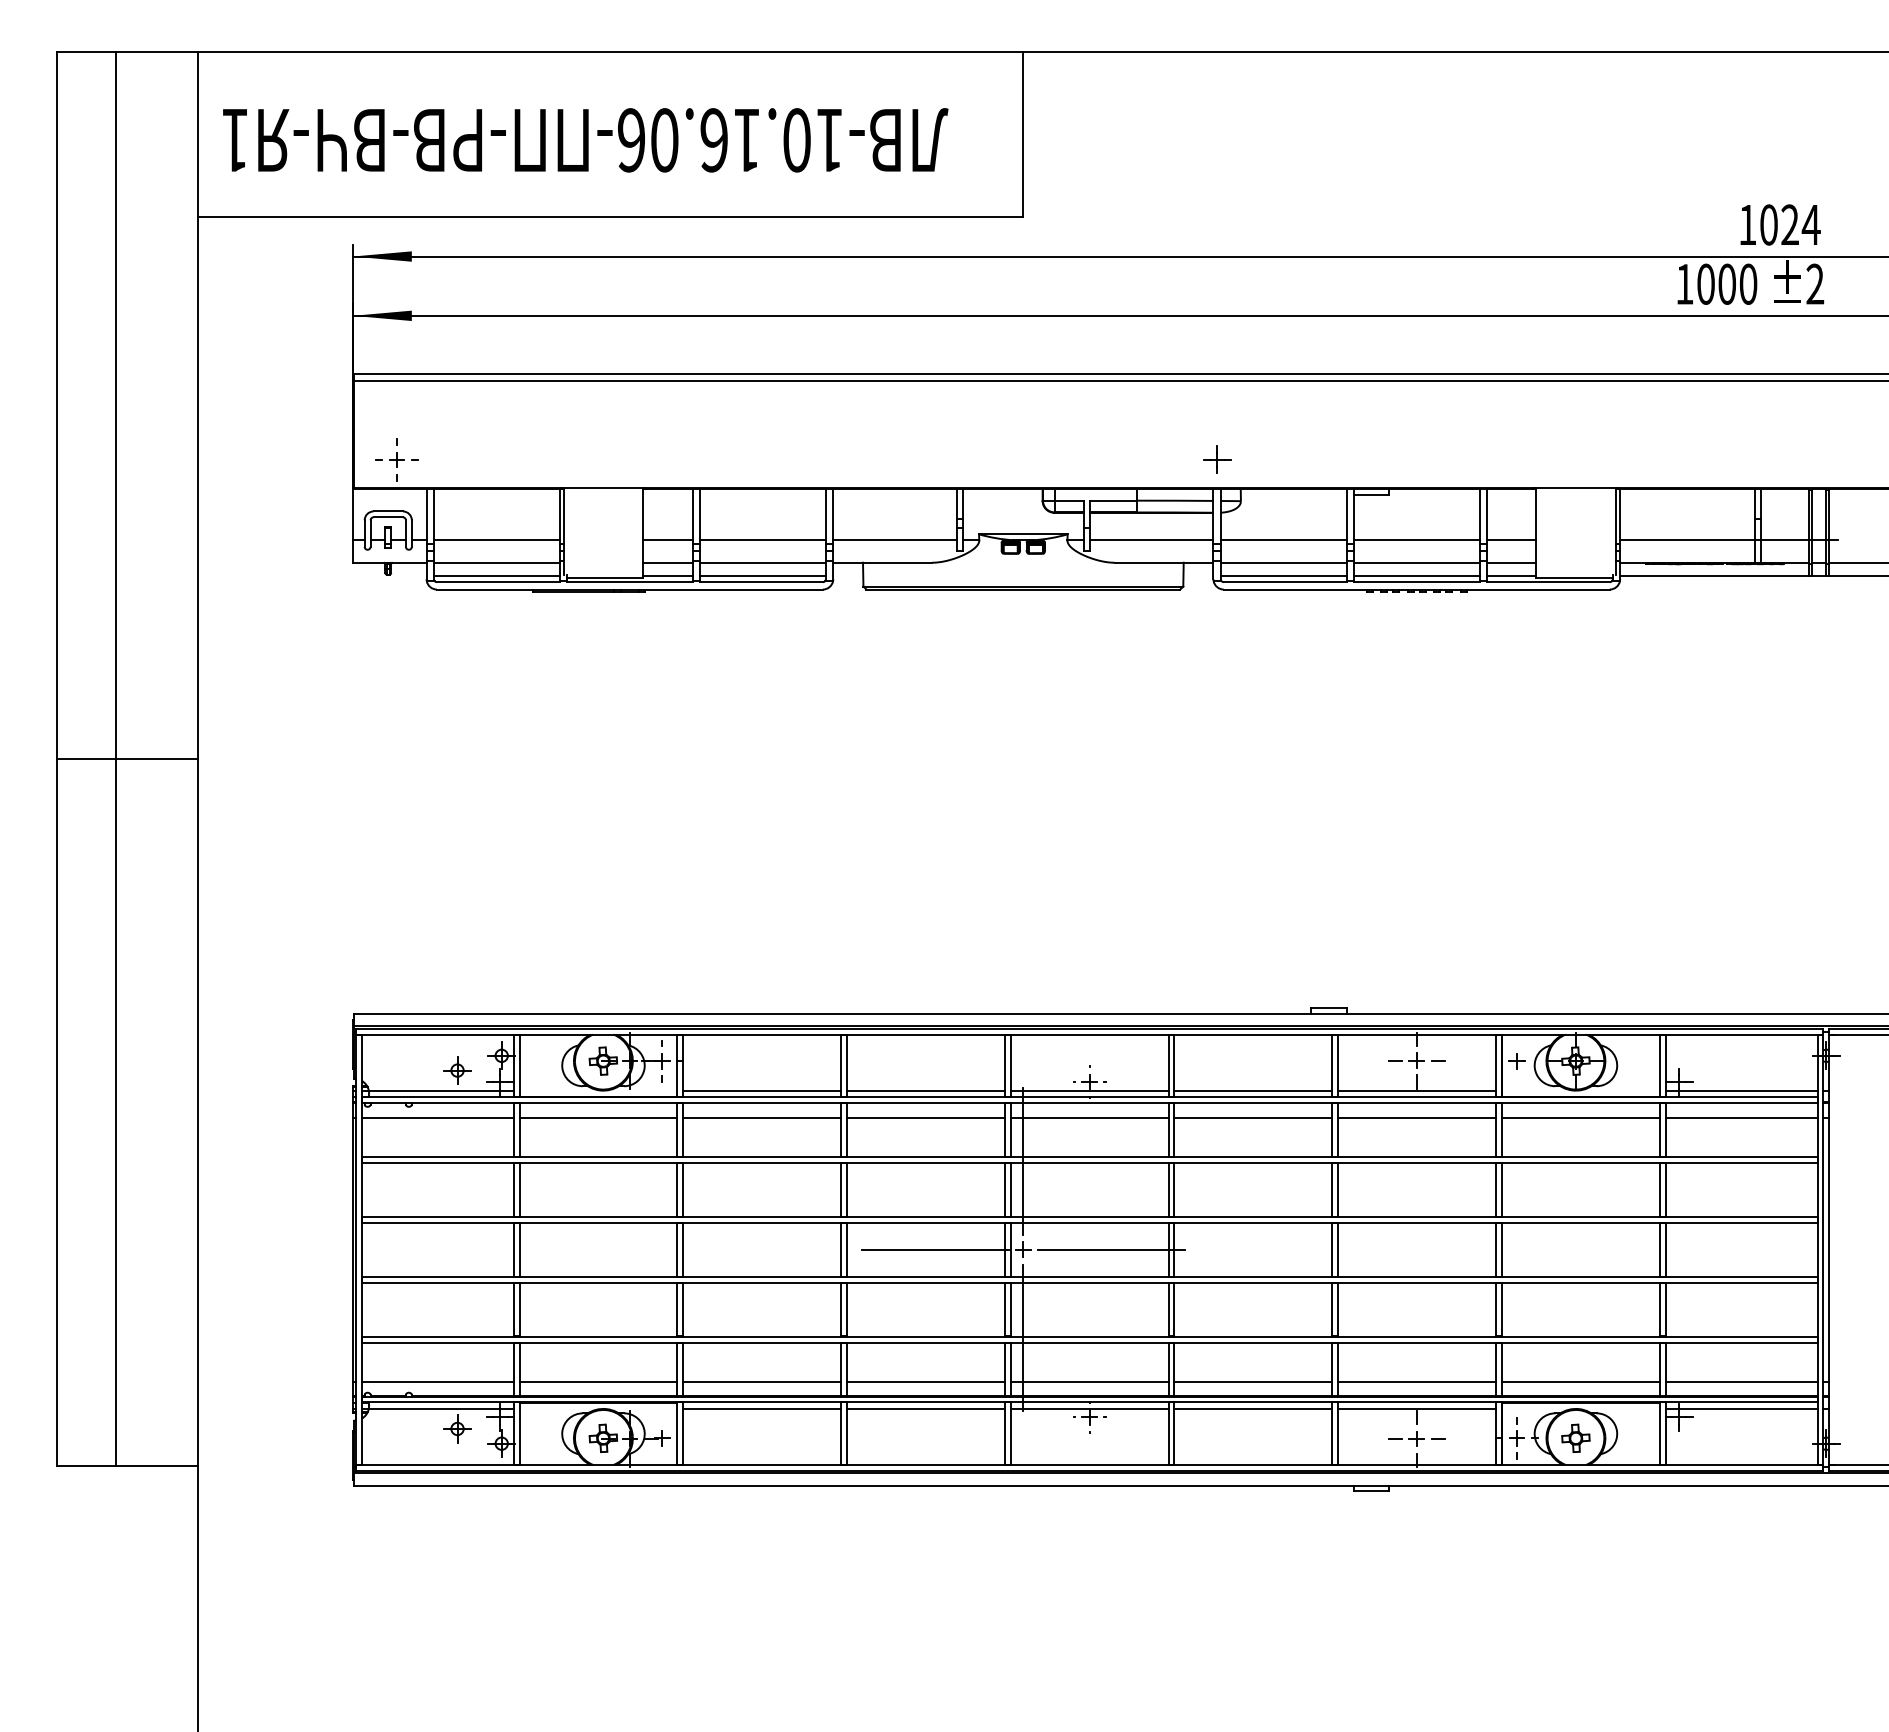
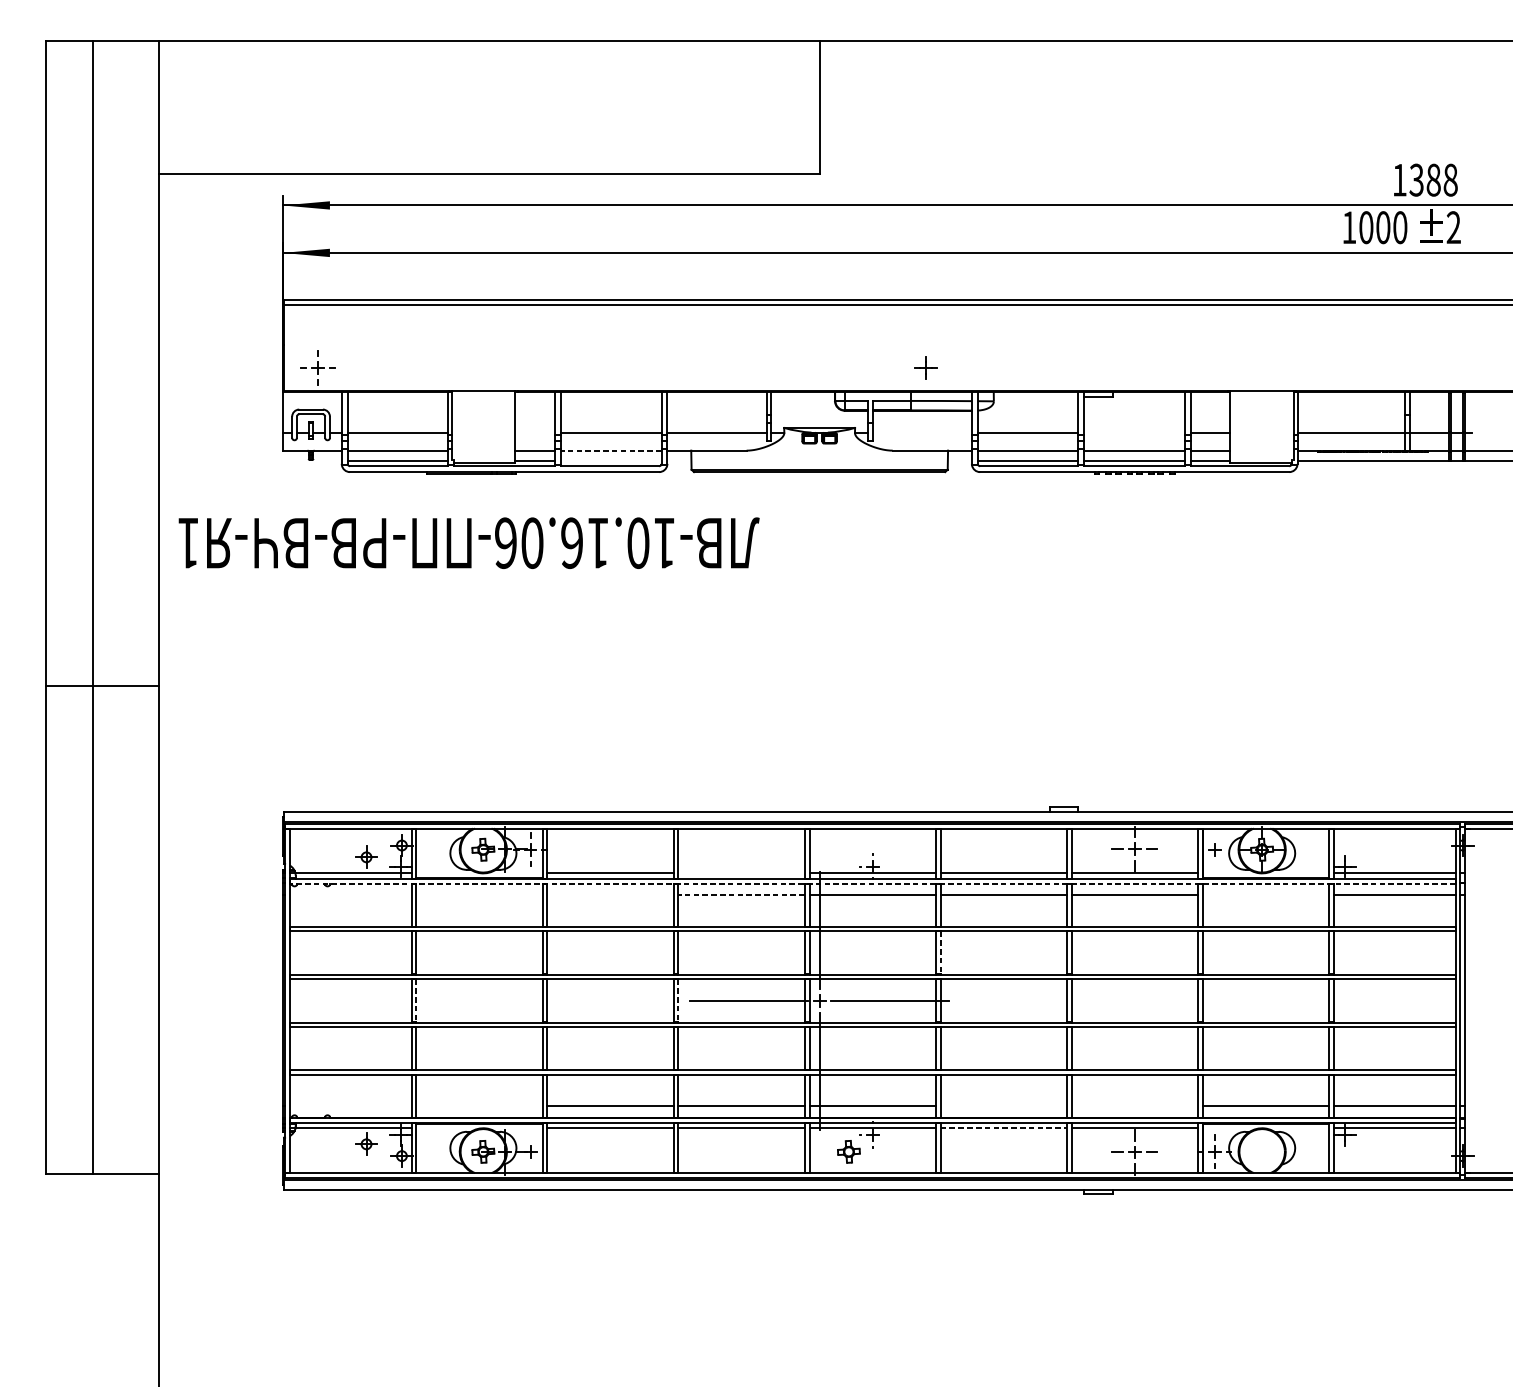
text: (585, 140) -> (469, 543), moved
text: (1789, 224) -> (1433, 179), 1024 -> 1388
part: (1217, 459) -> (926, 367), moved
line: (667, 540) -> (534, 432), removed
line: (1151, 540) -> (922, 432), removed
line: (1416, 540) -> (1134, 432), removed
line: (763, 562) -> (611, 450), solid -> dashed
line: (762, 575) -> (610, 460), removed
line: (127, 759) -> (102, 685), moved
line: (925, 1090) -> (741, 873), removed
line: (1089, 1103) -> (872, 883), solid -> dashed
line: (437, 1117) -> (350, 894), removed
line: (598, 1117) -> (479, 894), removed
line: (762, 1117) -> (610, 894), removed
line: (925, 1117) -> (741, 894), solid -> dashed
line: (1580, 1117) -> (1265, 894), removed
line: (1174, 1189) -> (940, 952), solid -> dashed
line: (519, 1249) -> (416, 1000), solid -> dashed
line: (847, 1249) -> (678, 1000), solid -> dashed
line: (437, 1381) -> (350, 1106), removed
line: (598, 1381) -> (479, 1106), removed
line: (1253, 1381) -> (1003, 1106), removed
line: (1416, 1381) -> (1134, 1106), removed
line: (1253, 1408) -> (1003, 1127), solid -> dashed
part: (1575, 1437) -> (848, 1151), moved

